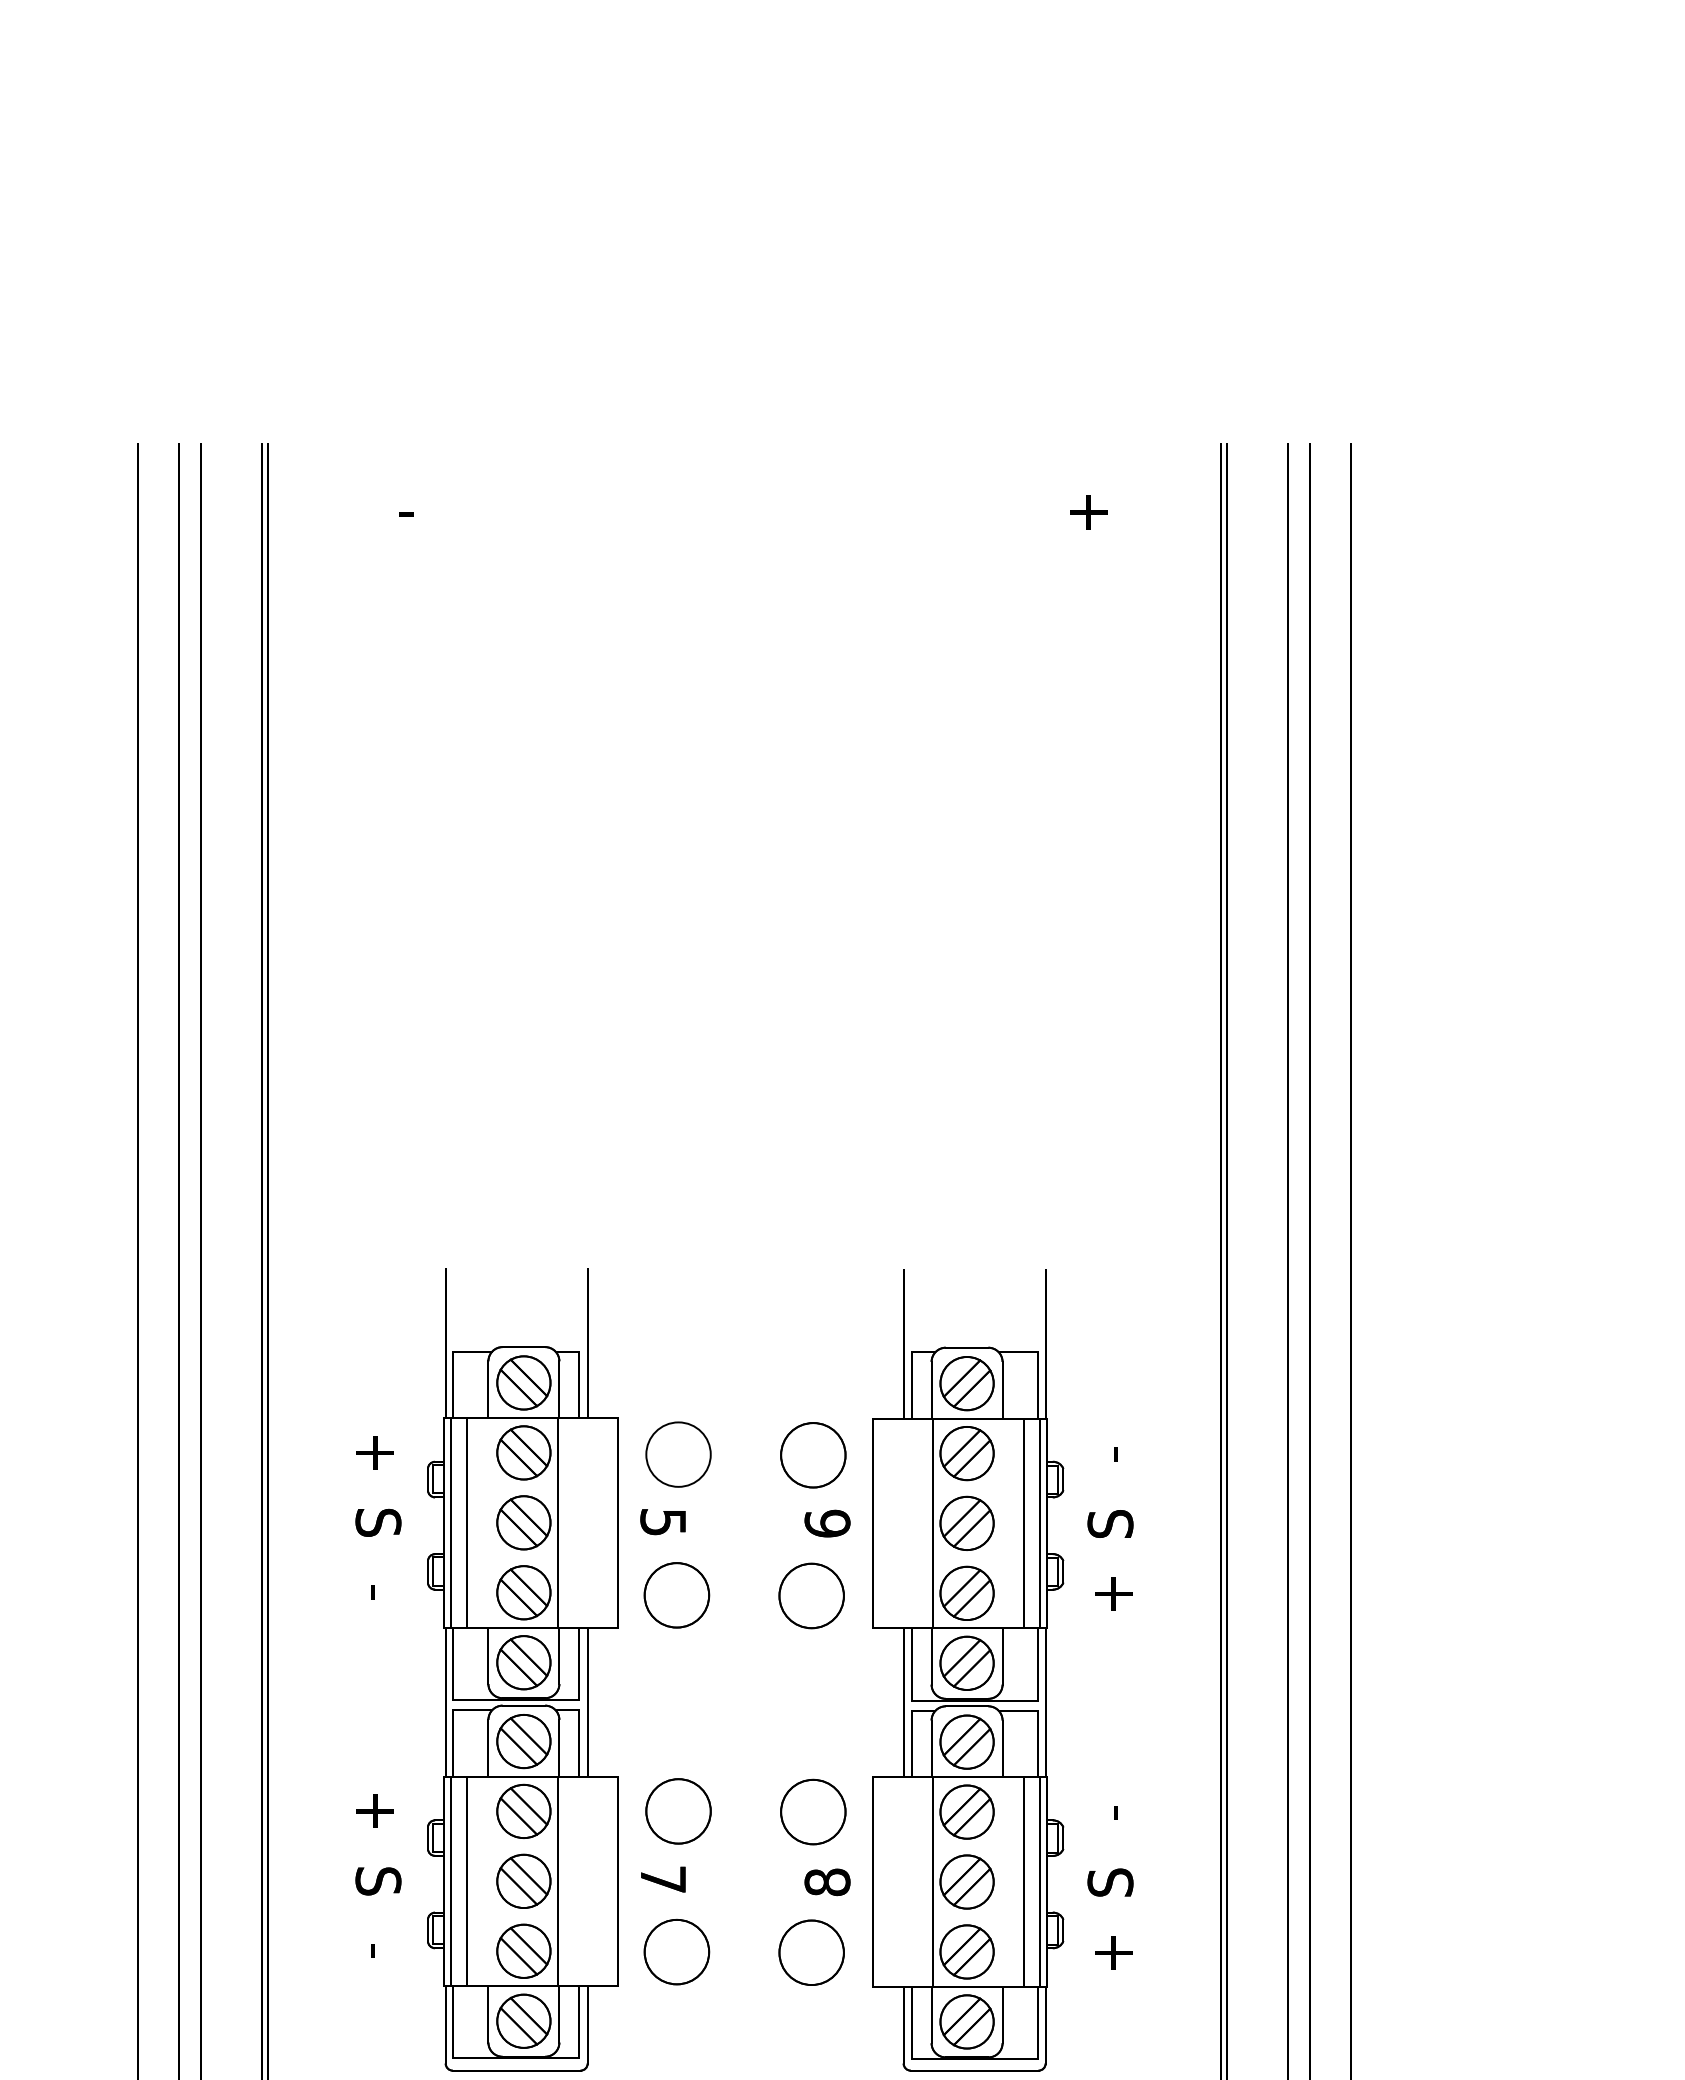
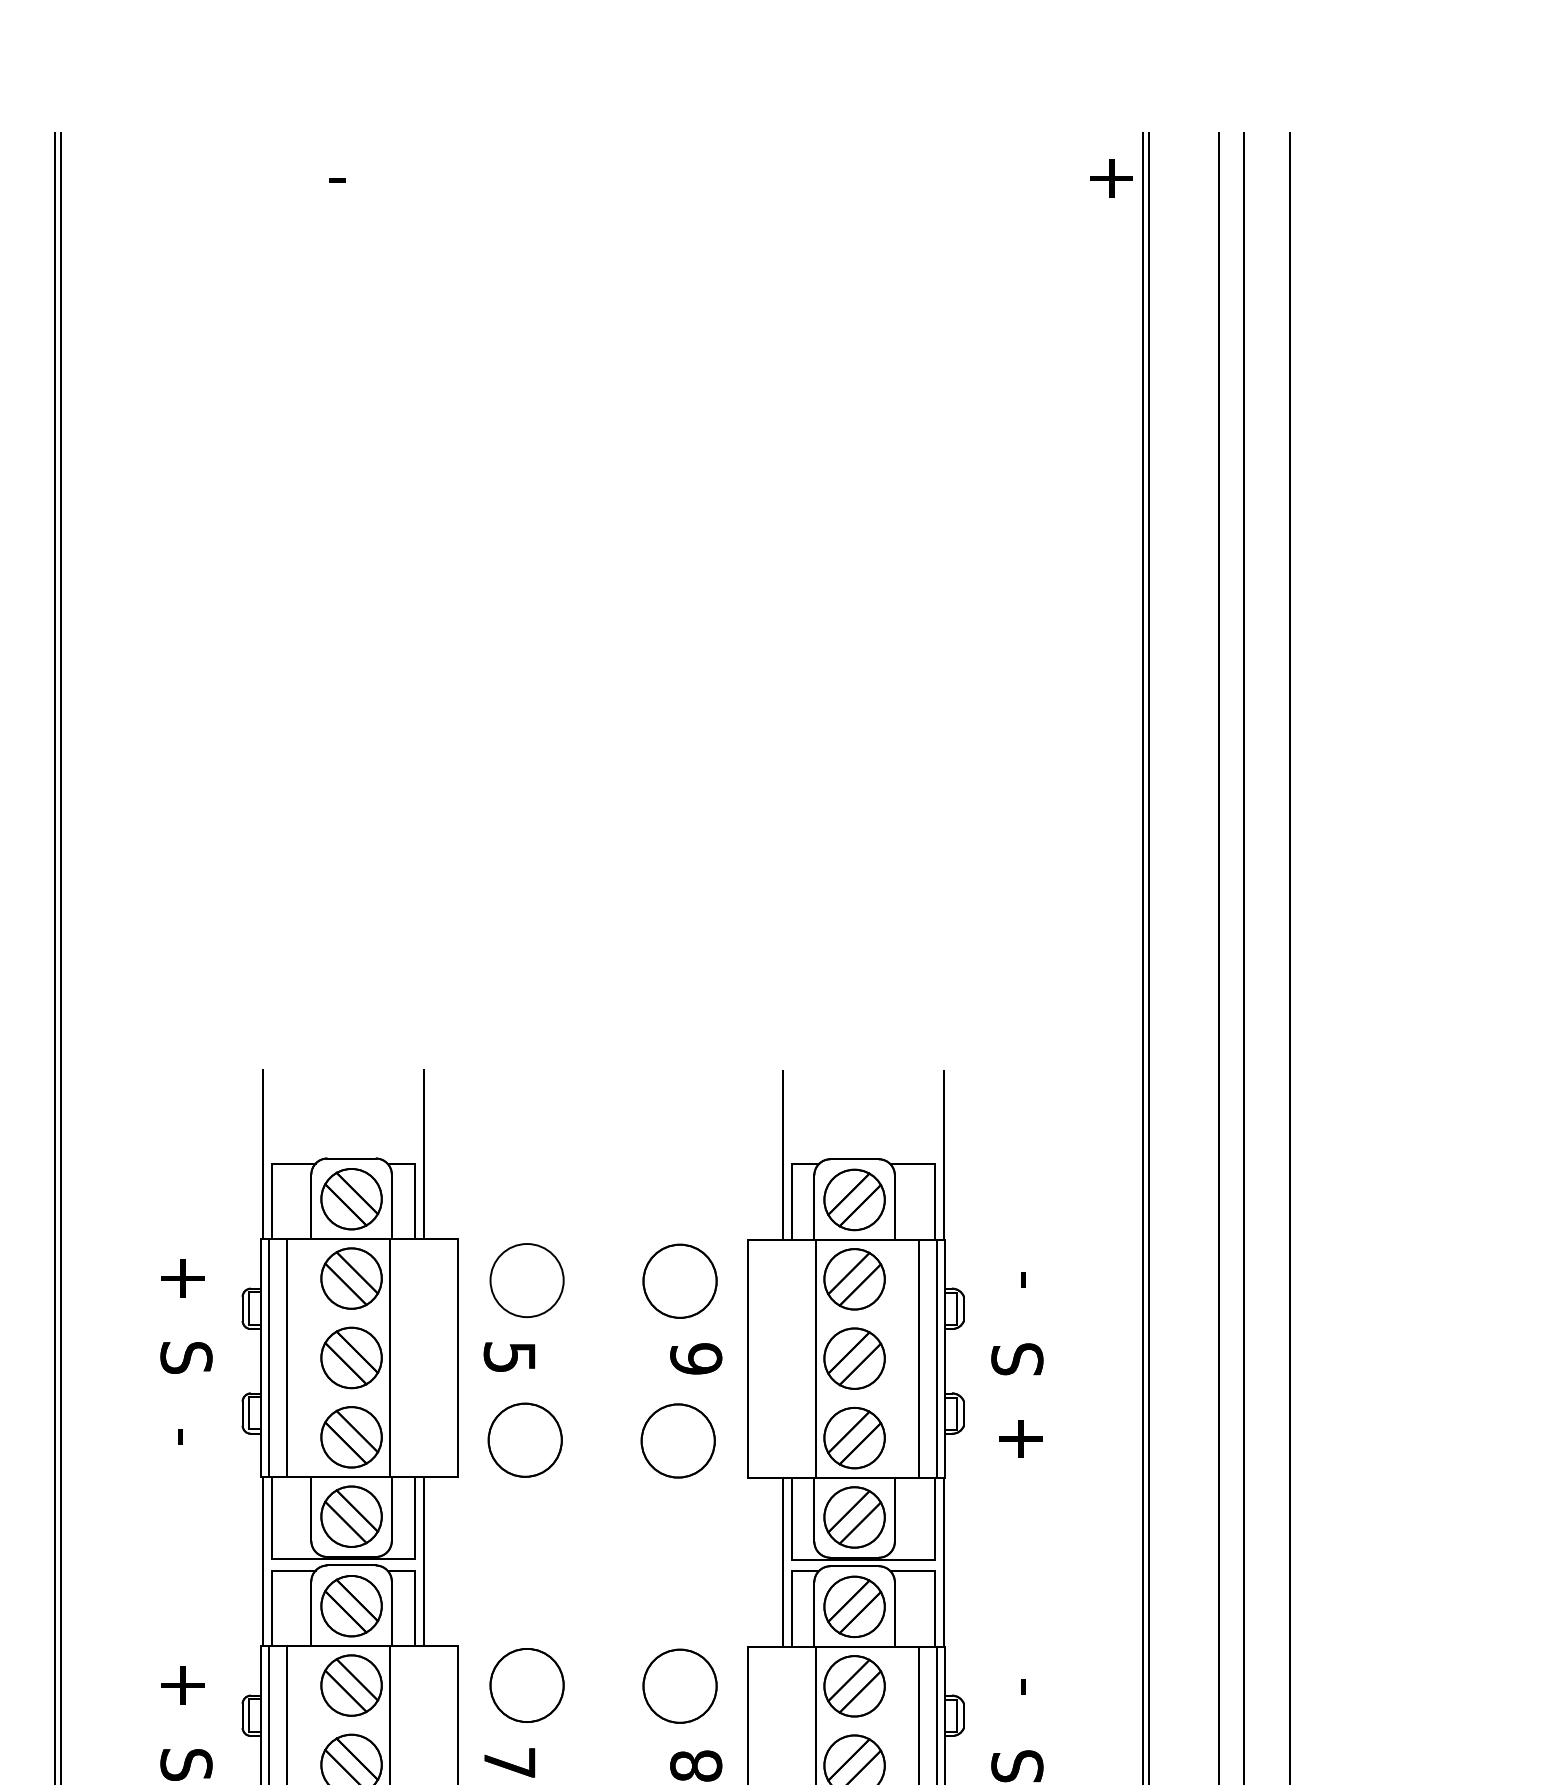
text: (753, 512) -> (731, 178), moved

